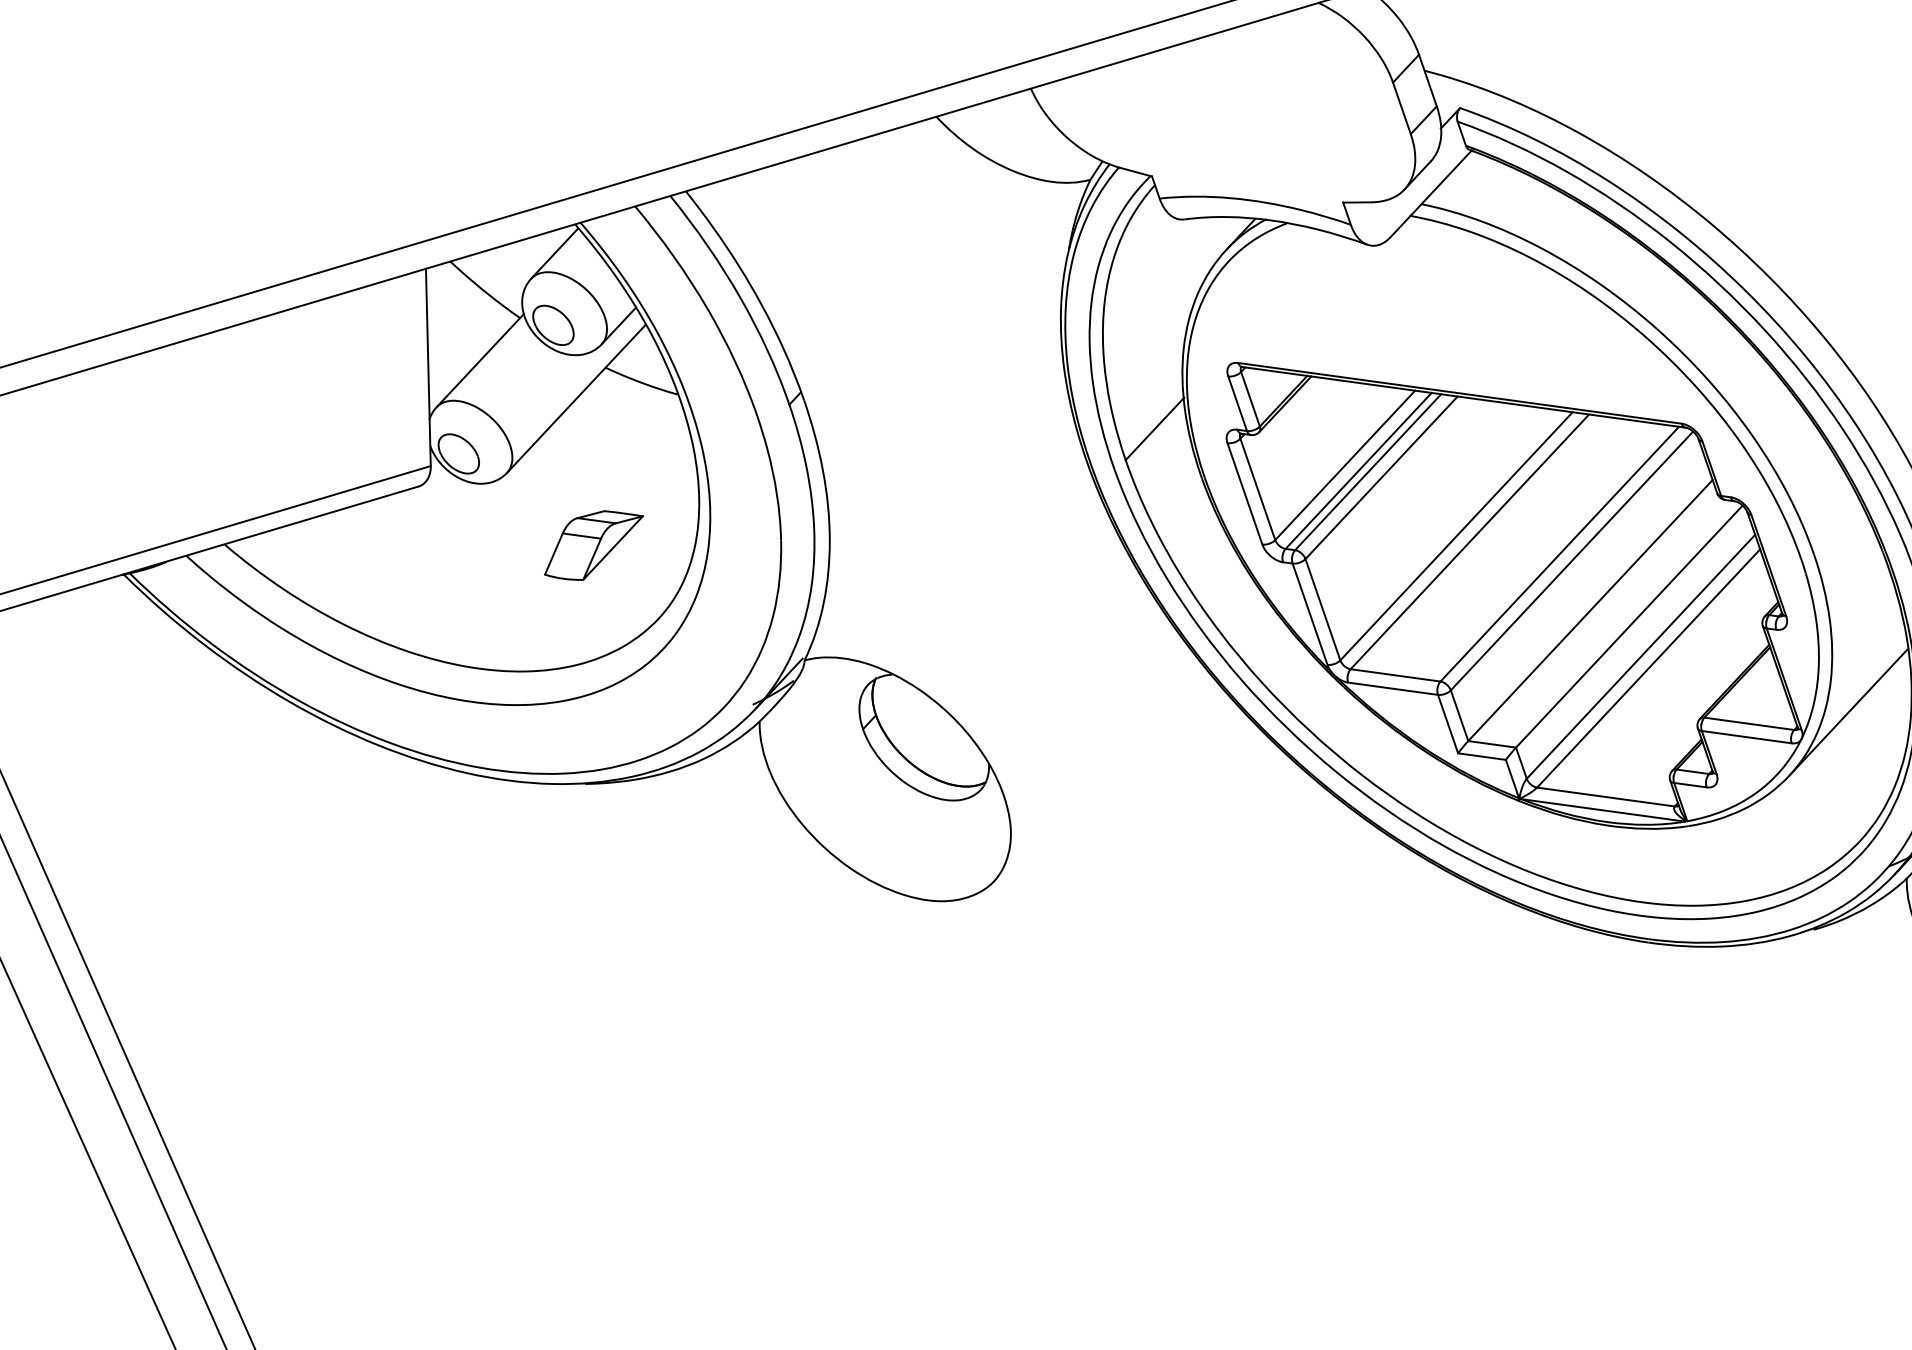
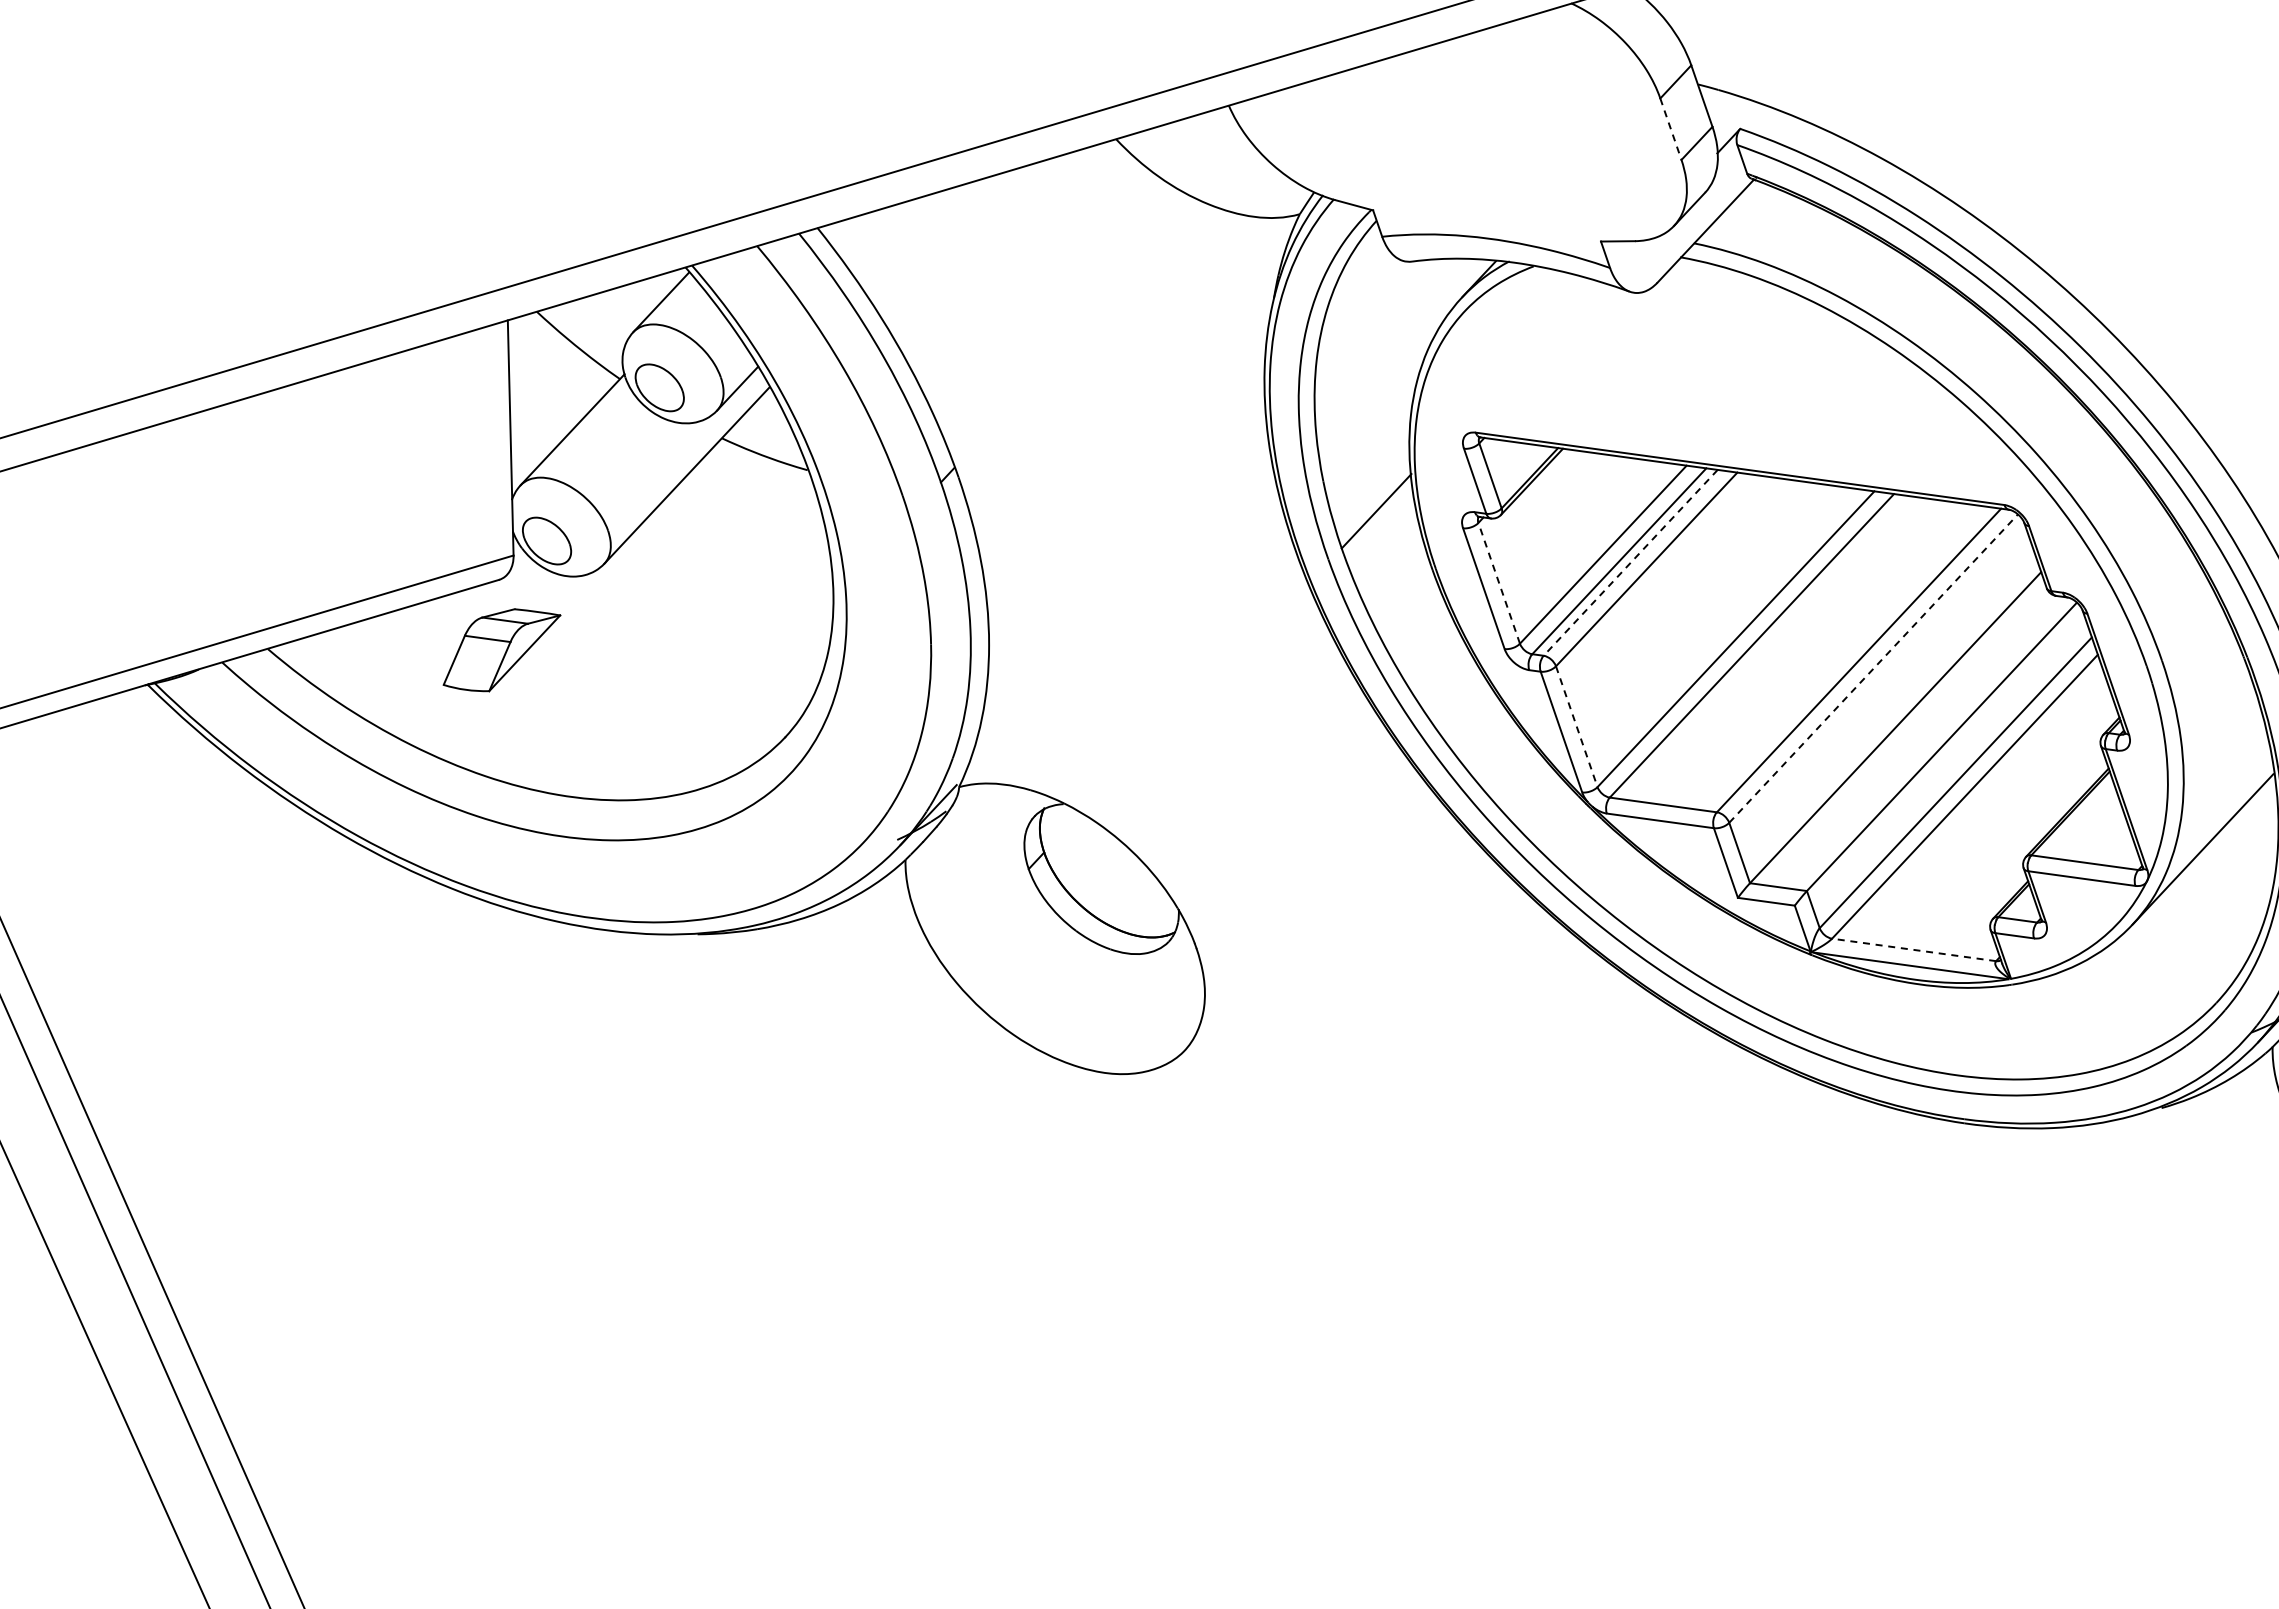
line: (1401, 108) -> (1670, 129), solid -> dashed
line: (1367, 472) -> (1630, 563), solid -> dashed
line: (1258, 489) -> (1499, 583), solid -> dashed
part: (593, 545) -> (501, 650), moved
line: (1571, 560) -> (1873, 668), solid -> dashed
line: (1322, 609) -> (1576, 726), solid -> dashed
line: (1606, 796) -> (1914, 949), solid -> dashed

